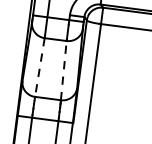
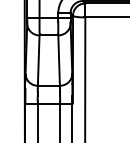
line: (39, 68) -> (38, 61), dashed -> solid
line: (64, 70) -> (59, 60), dashed -> solid

